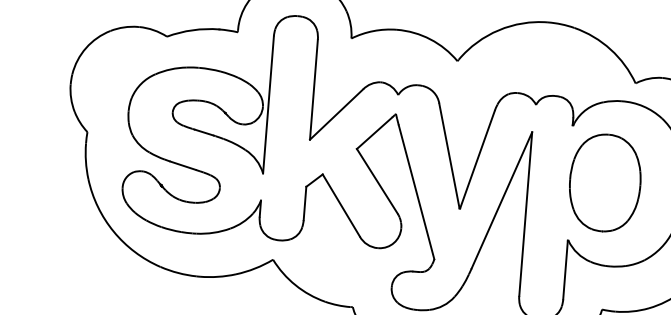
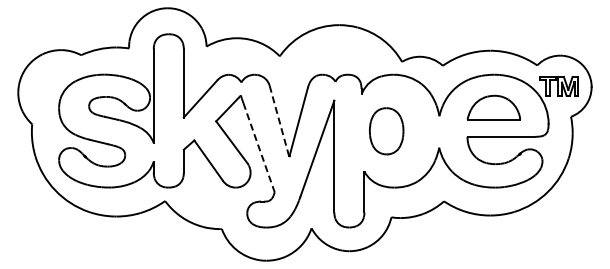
line: (449, 155) -> (279, 120), solid -> dashed
part: (604, 183) -> (386, 131), size x0.7
line: (417, 193) -> (259, 148), solid -> dashed

